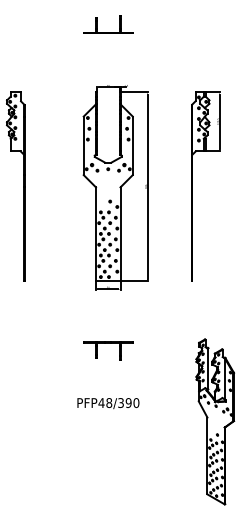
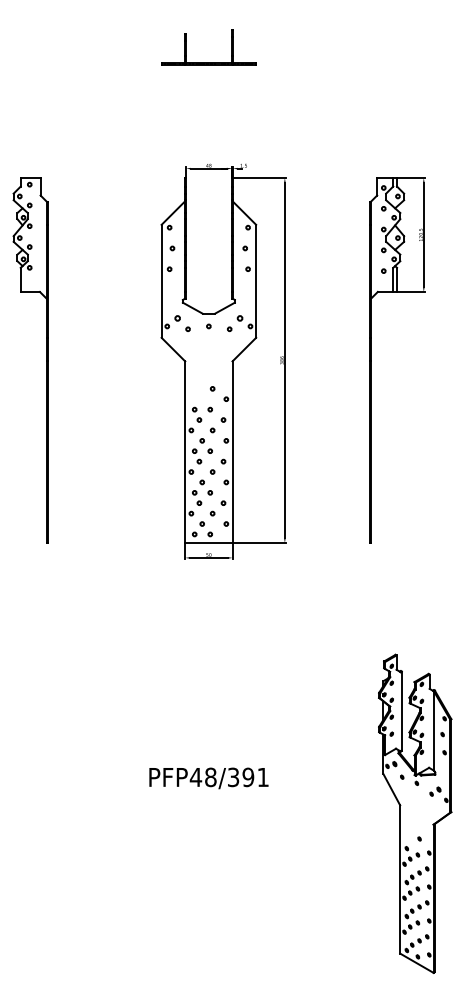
part: (108, 343) -> (209, 662), removed
text: (136, 403) -> (263, 778), PFP48/390 -> PFP48/391

